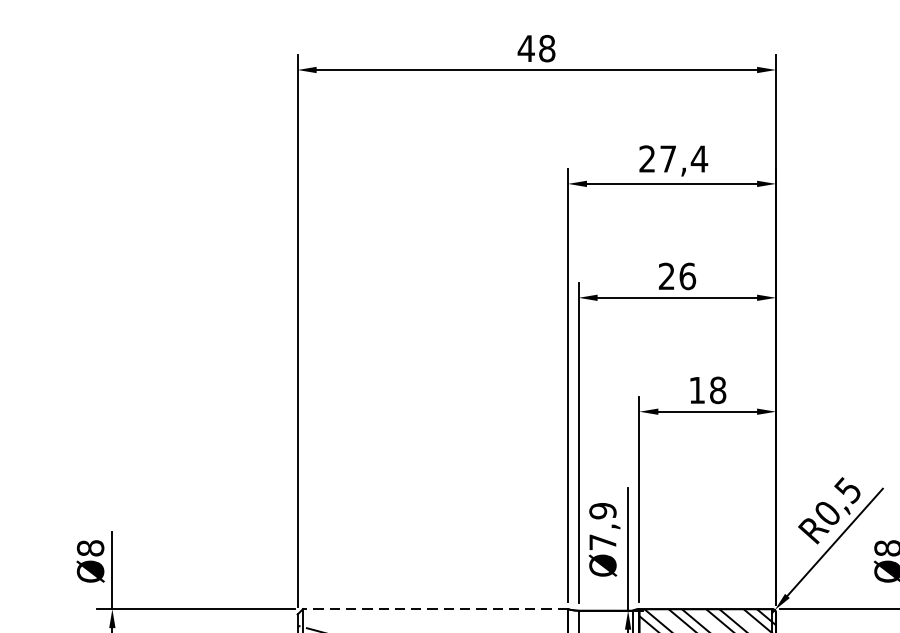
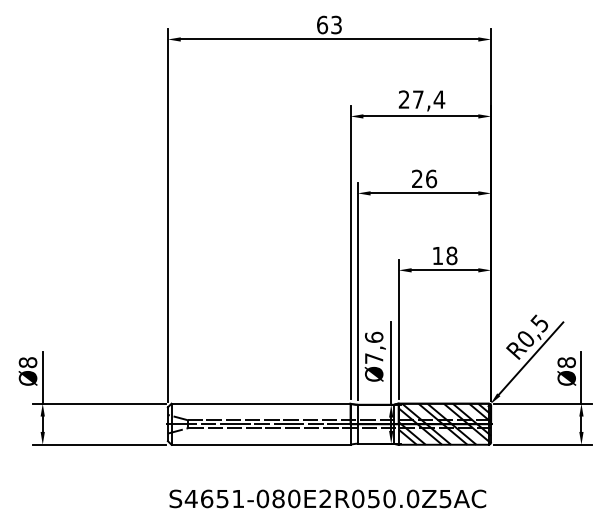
text: (536, 47) -> (329, 24), 48 -> 63
text: (603, 509) -> (374, 336), Ø7,9 -> Ø7,6
line: (436, 608) -> (261, 403), dashed -> solid

